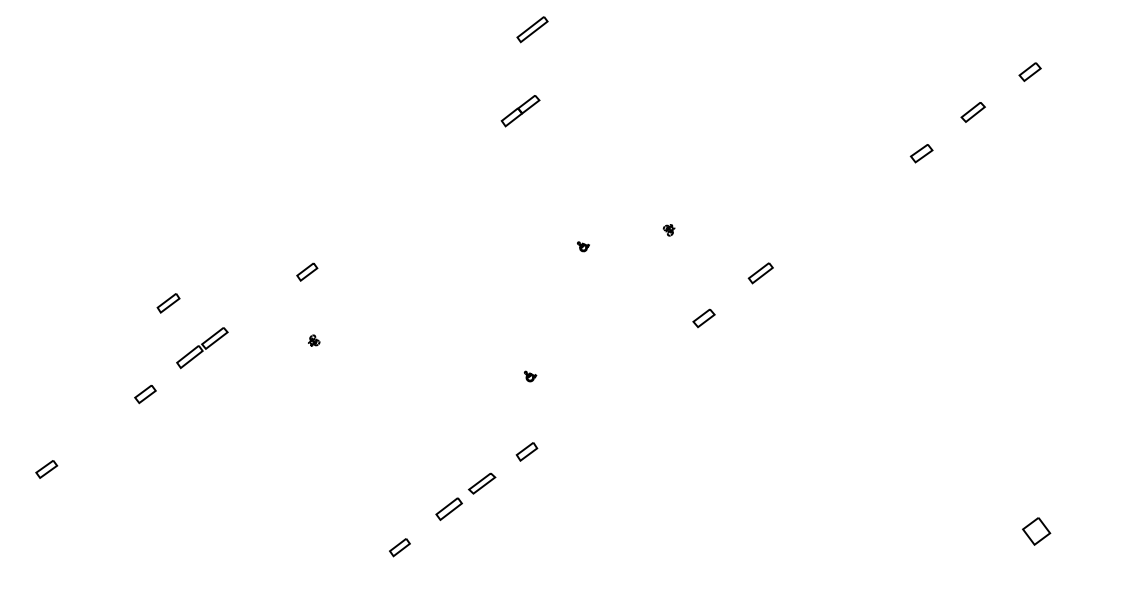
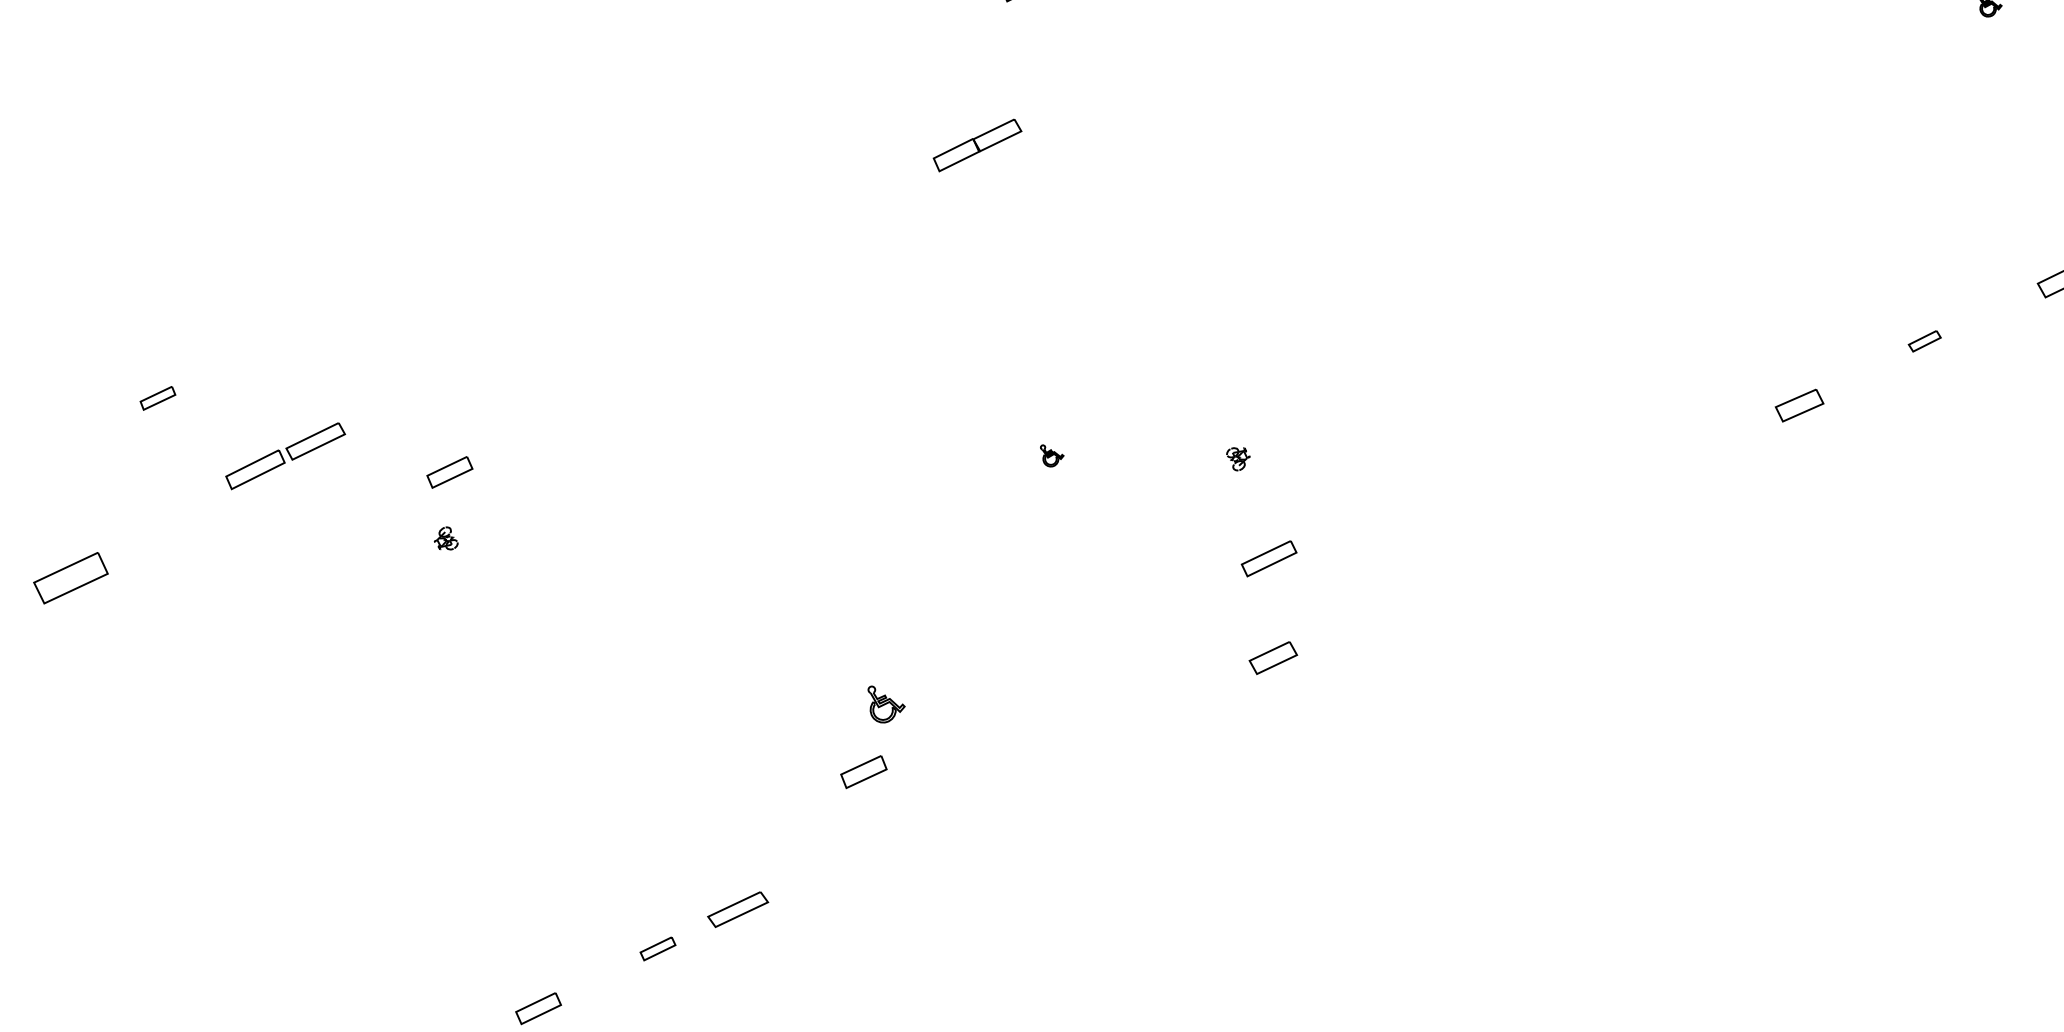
part: (972, 112) -> (1923, 341), size x0.6
part: (307, 271) -> (450, 471), moved
part: (760, 273) -> (1268, 559), moved
part: (168, 303) -> (157, 398), size x0.7
part: (202, 348) -> (285, 457), moved
part: (530, 376) -> (884, 705), size x1.6
part: (145, 394) -> (70, 579), size x1.6
part: (526, 451) -> (862, 771), moved
part: (448, 508) -> (656, 947), size x0.6

